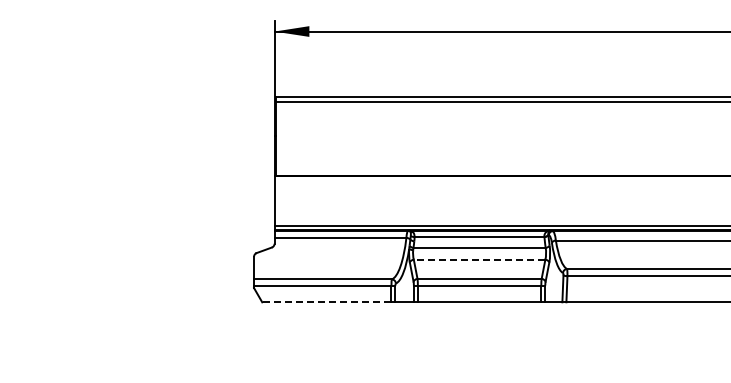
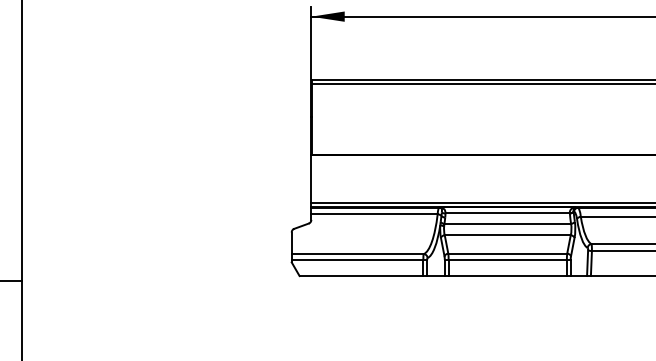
line: (479, 259) -> (507, 235), dashed -> solid
line: (326, 302) -> (361, 276), dashed -> solid

